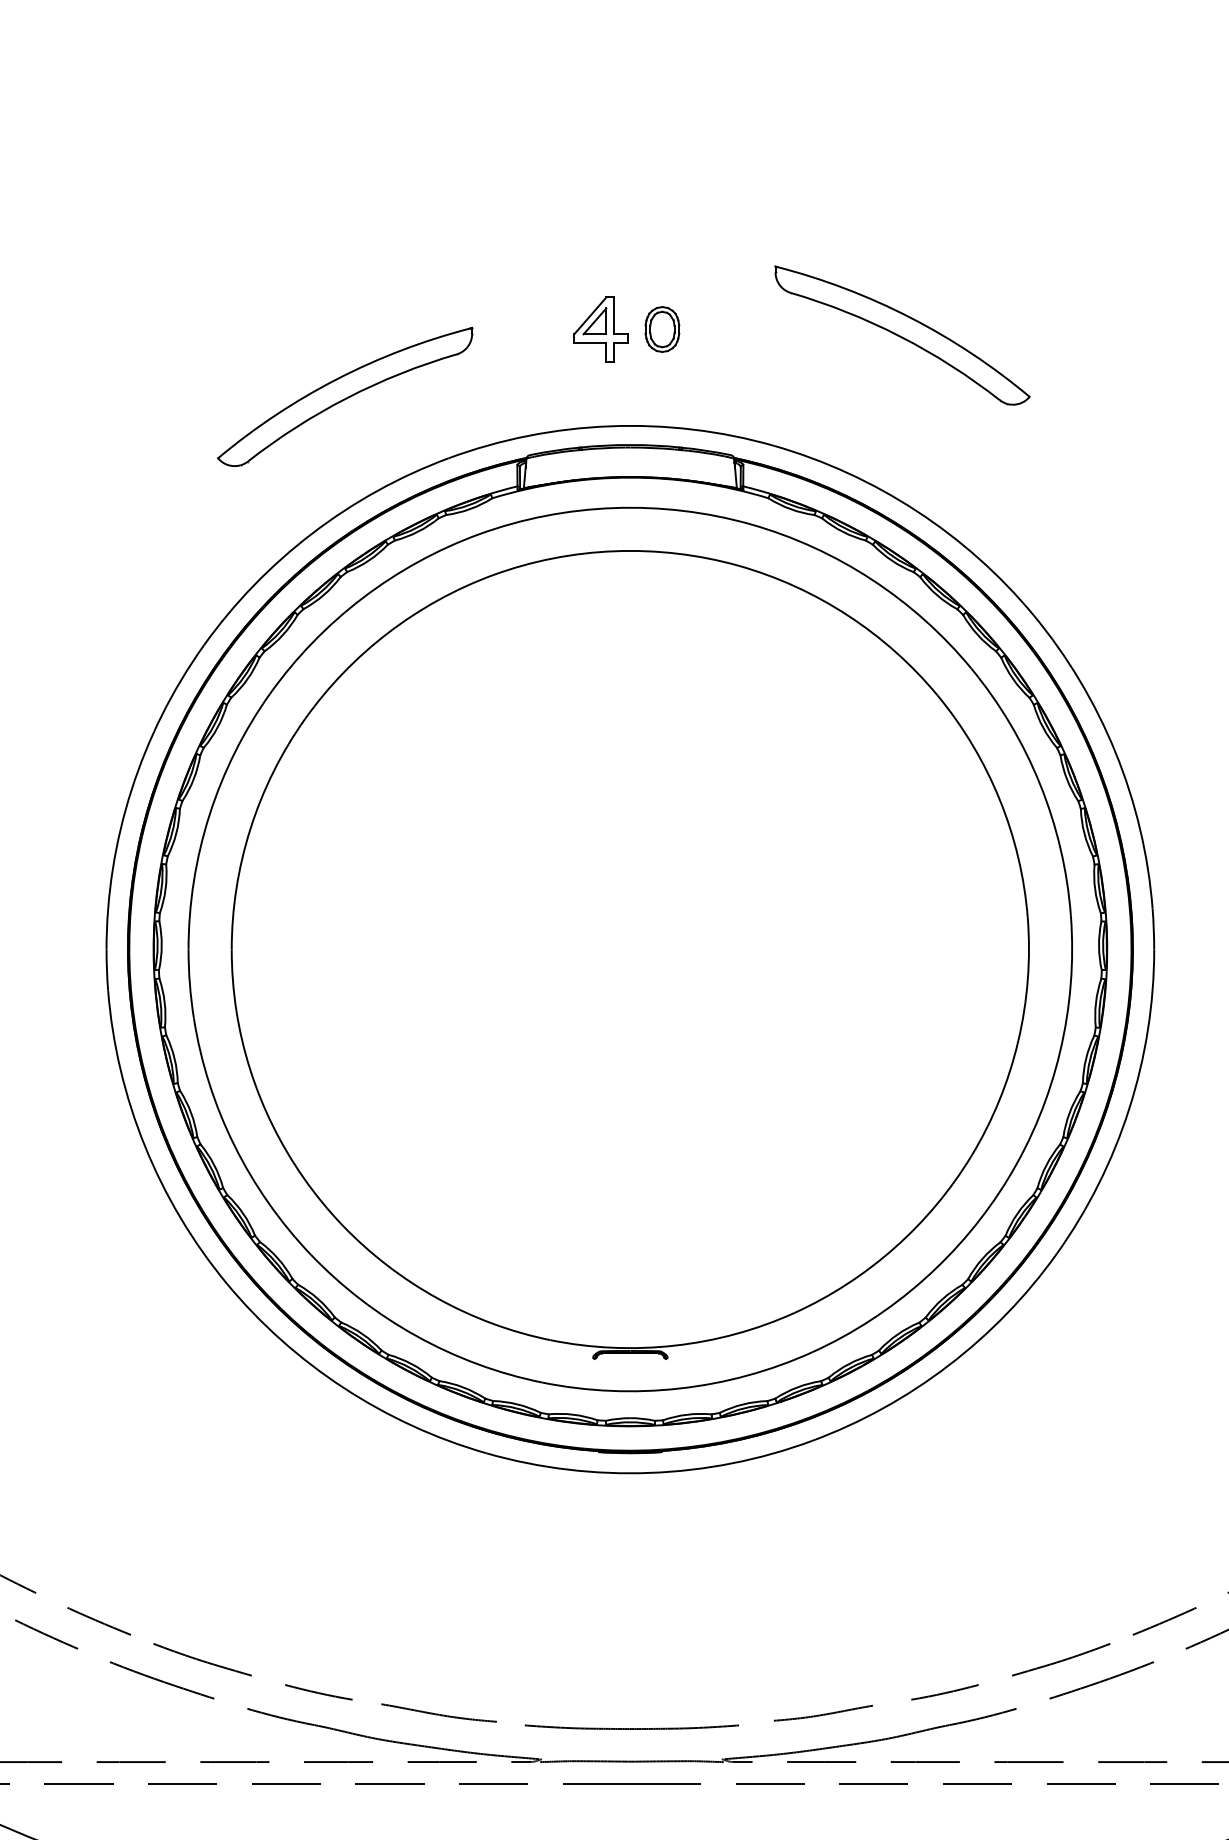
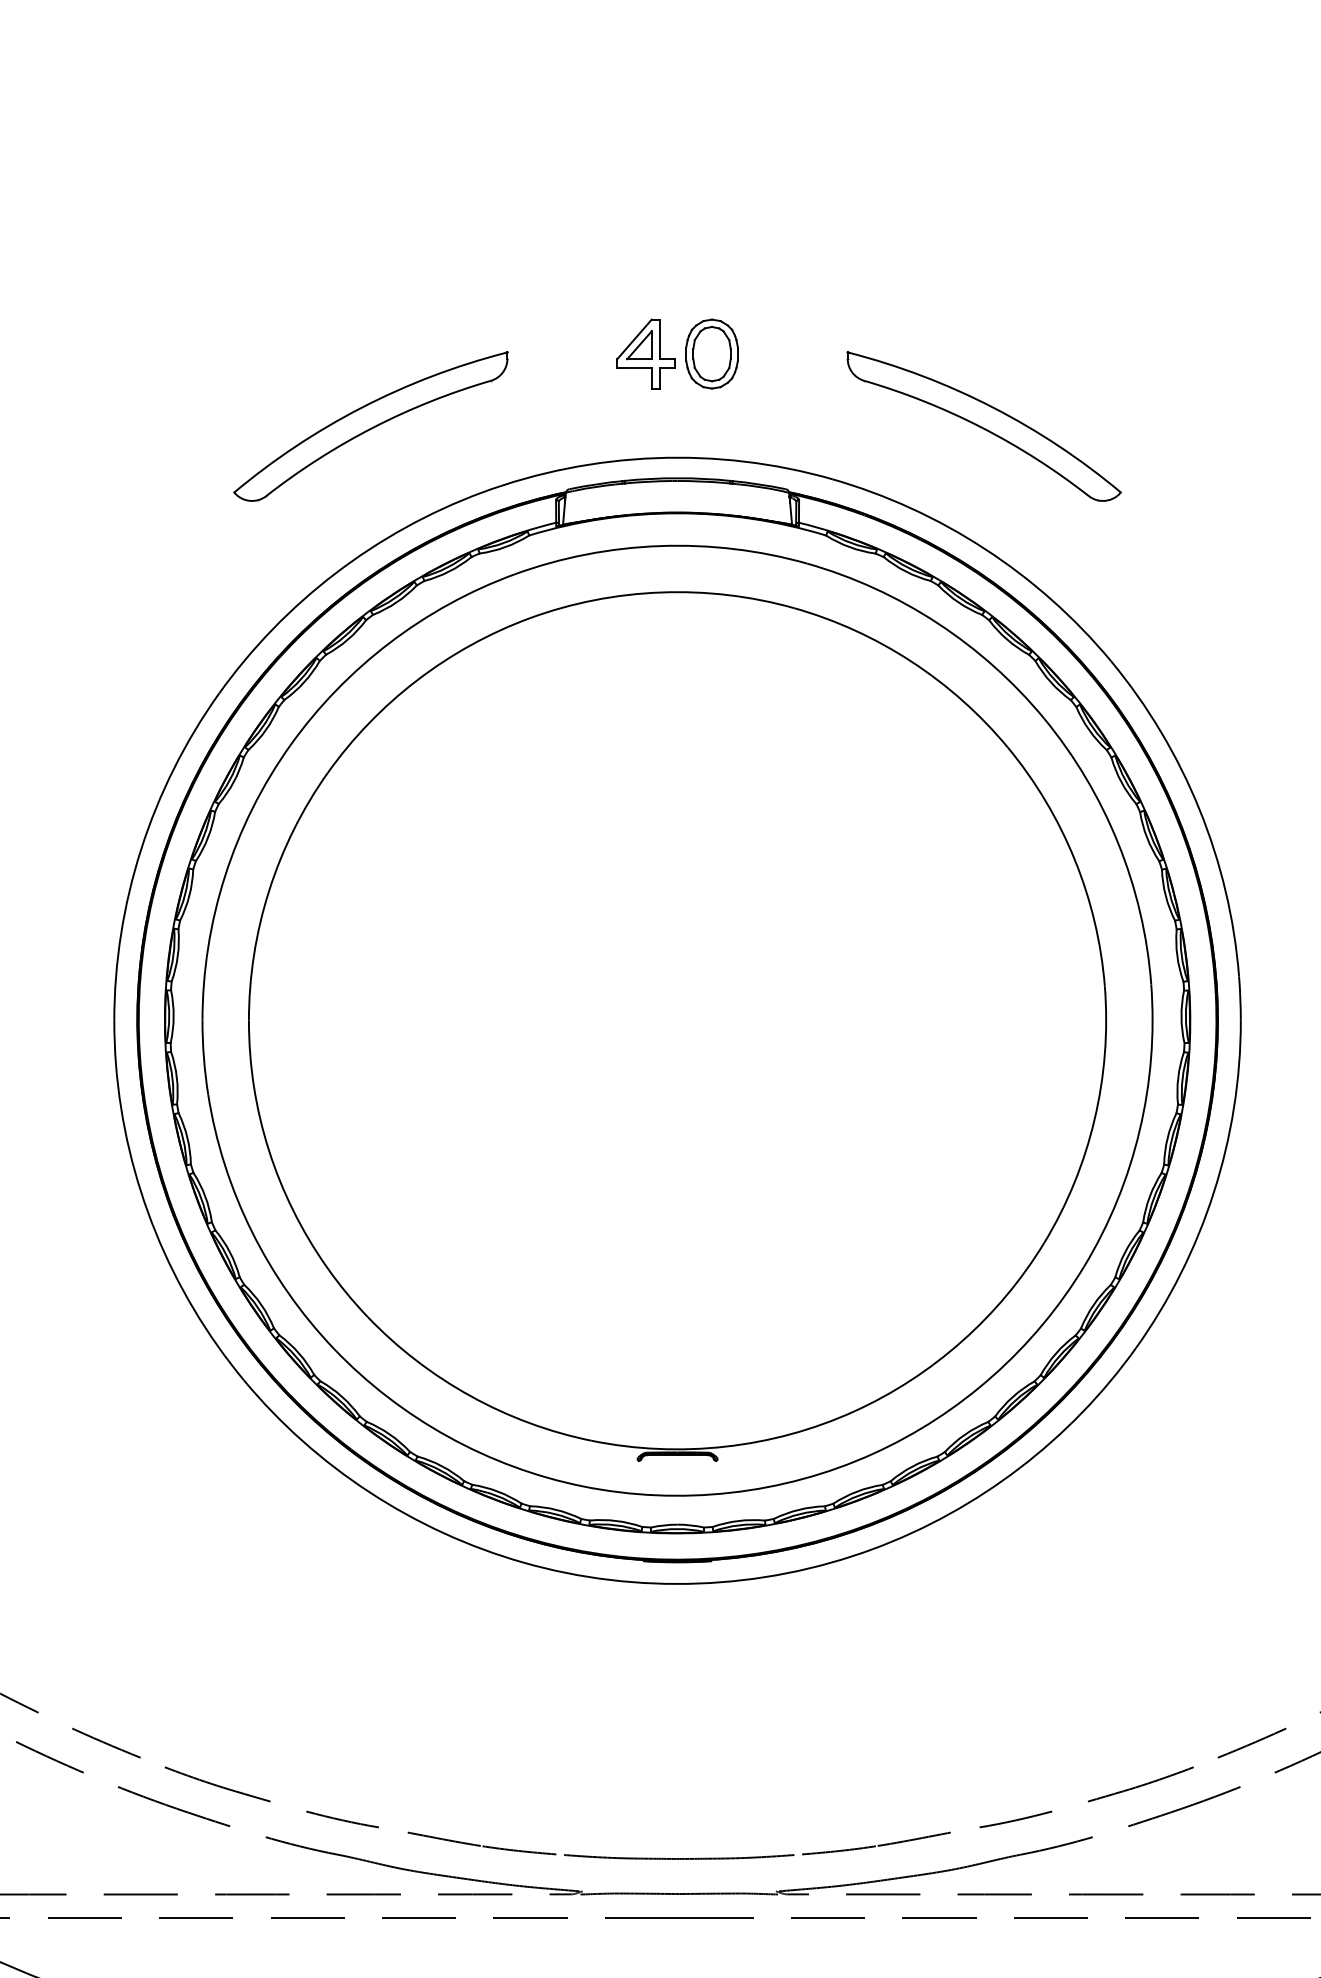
part: (661, 328) -> (711, 353), size x1.43
part: (901, 335) -> (983, 426), moved
part: (448, 1714) -> (481, 1843), size x1.43
part: (815, 1714) -> (876, 1843), size x1.67

